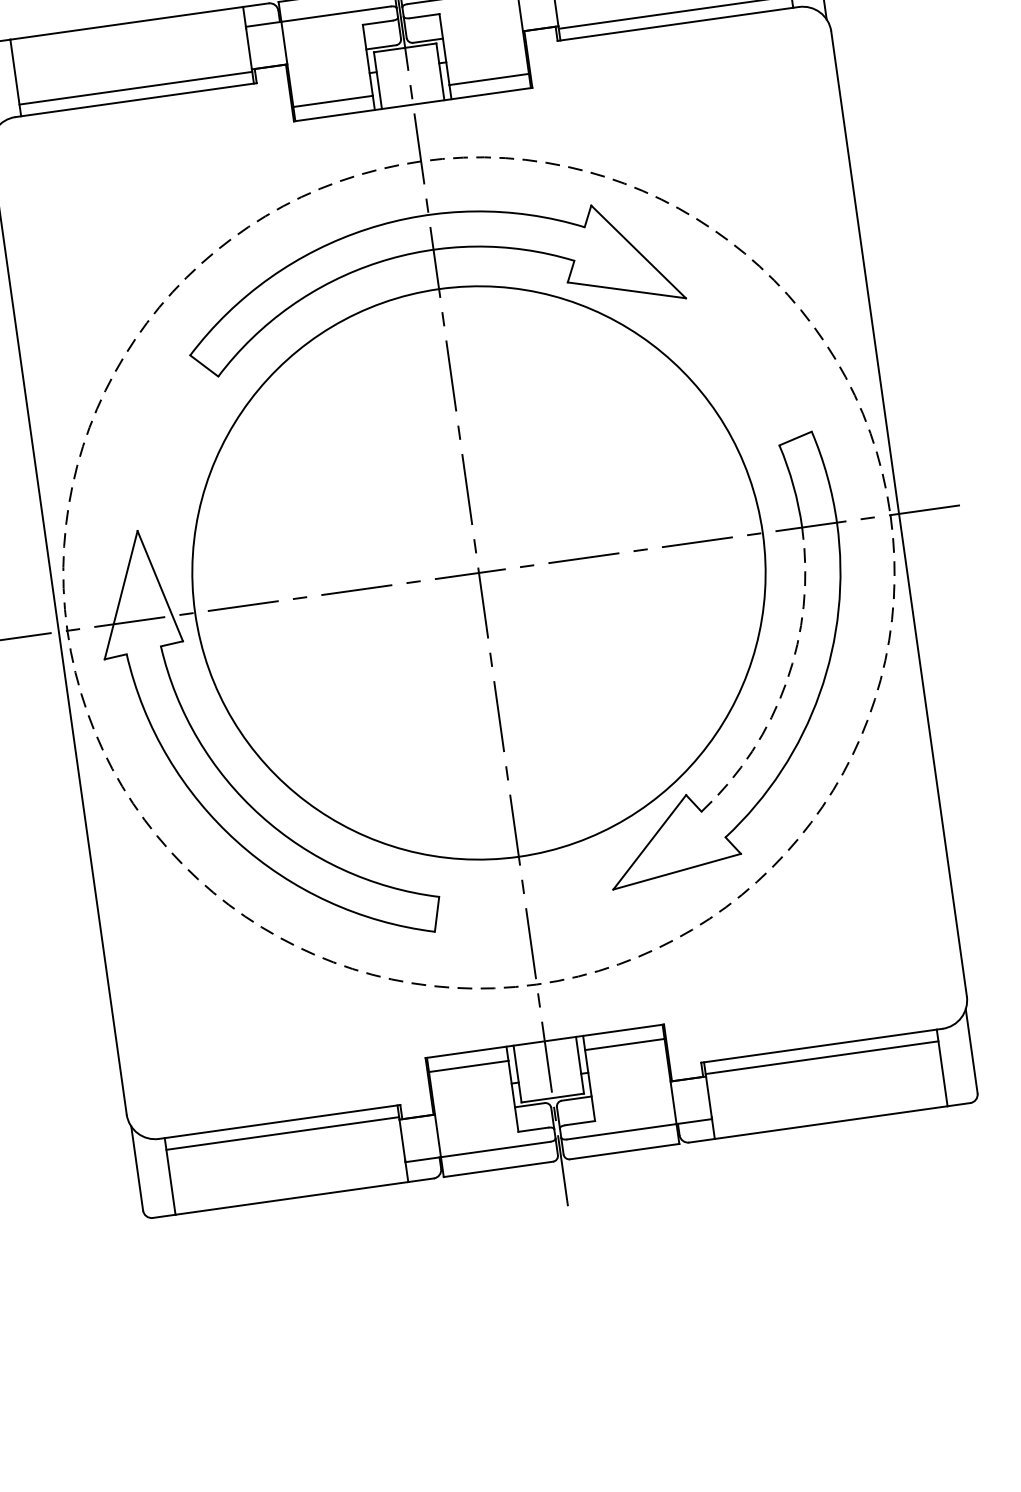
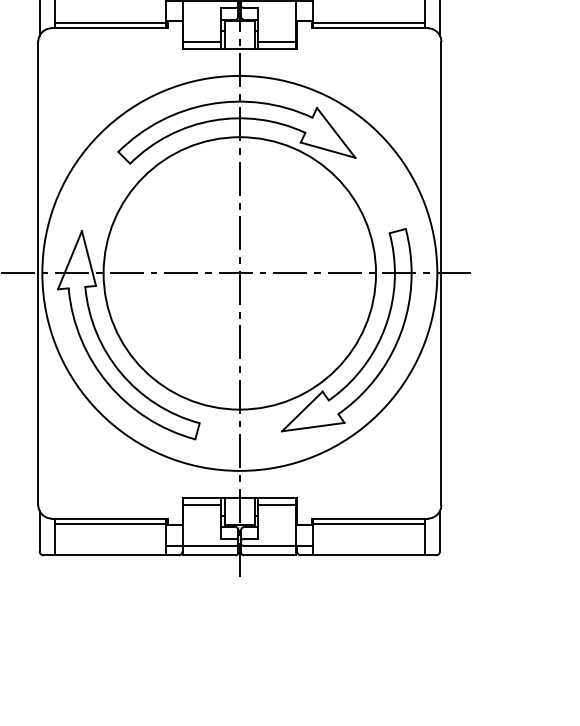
circle: (477, 571) -> (239, 272), dashed -> solid
arc: (786, 682) -> (377, 345), dashed -> solid

